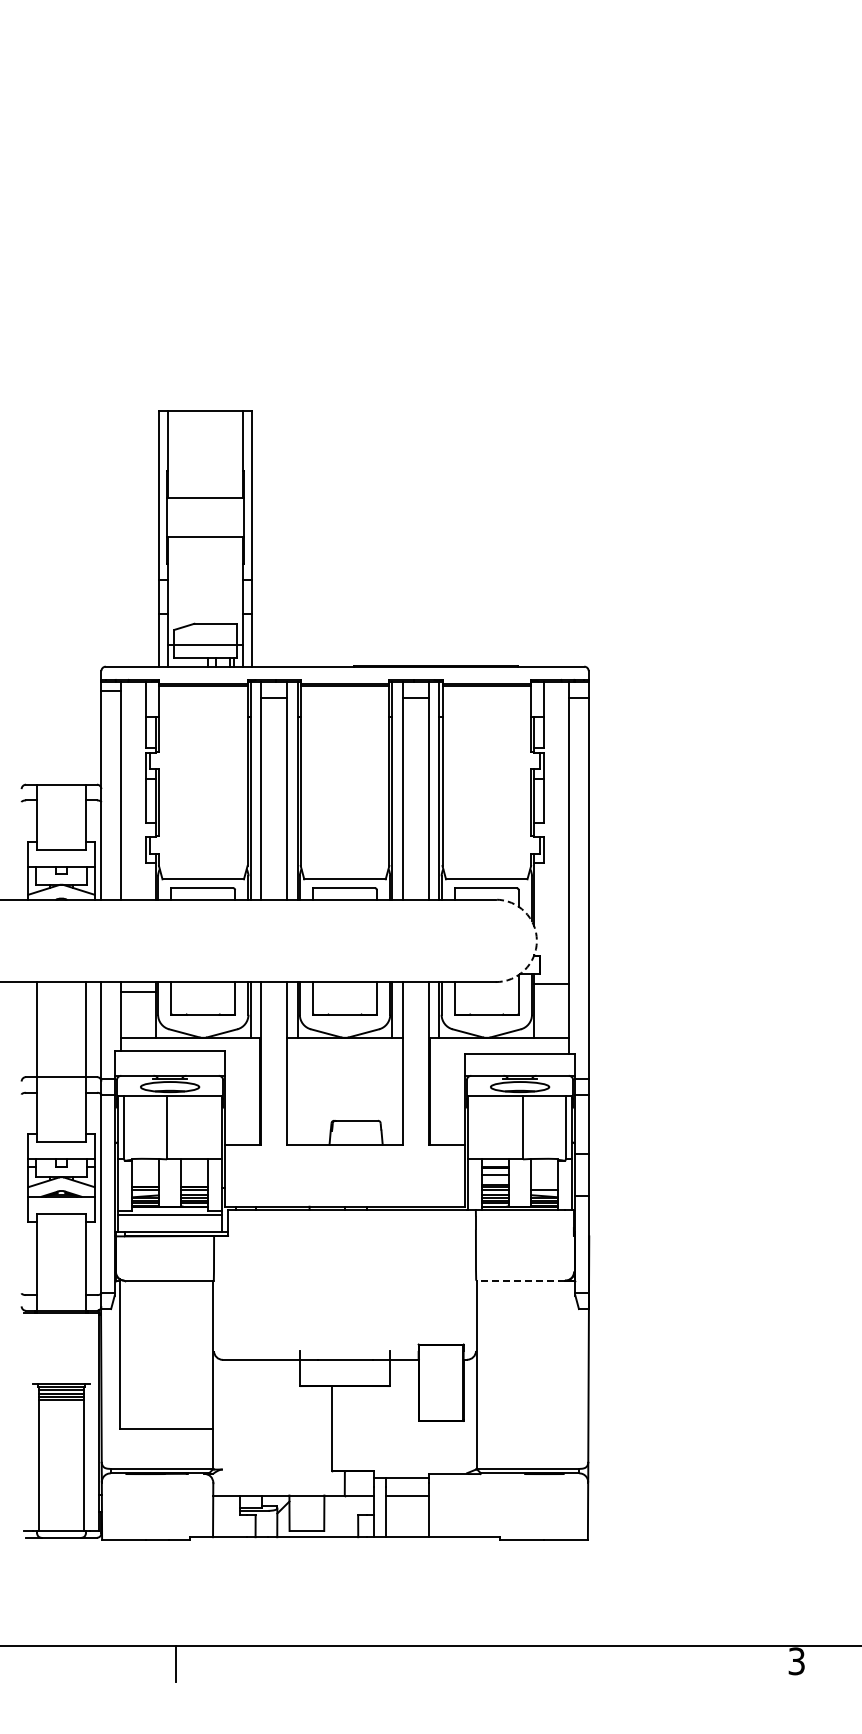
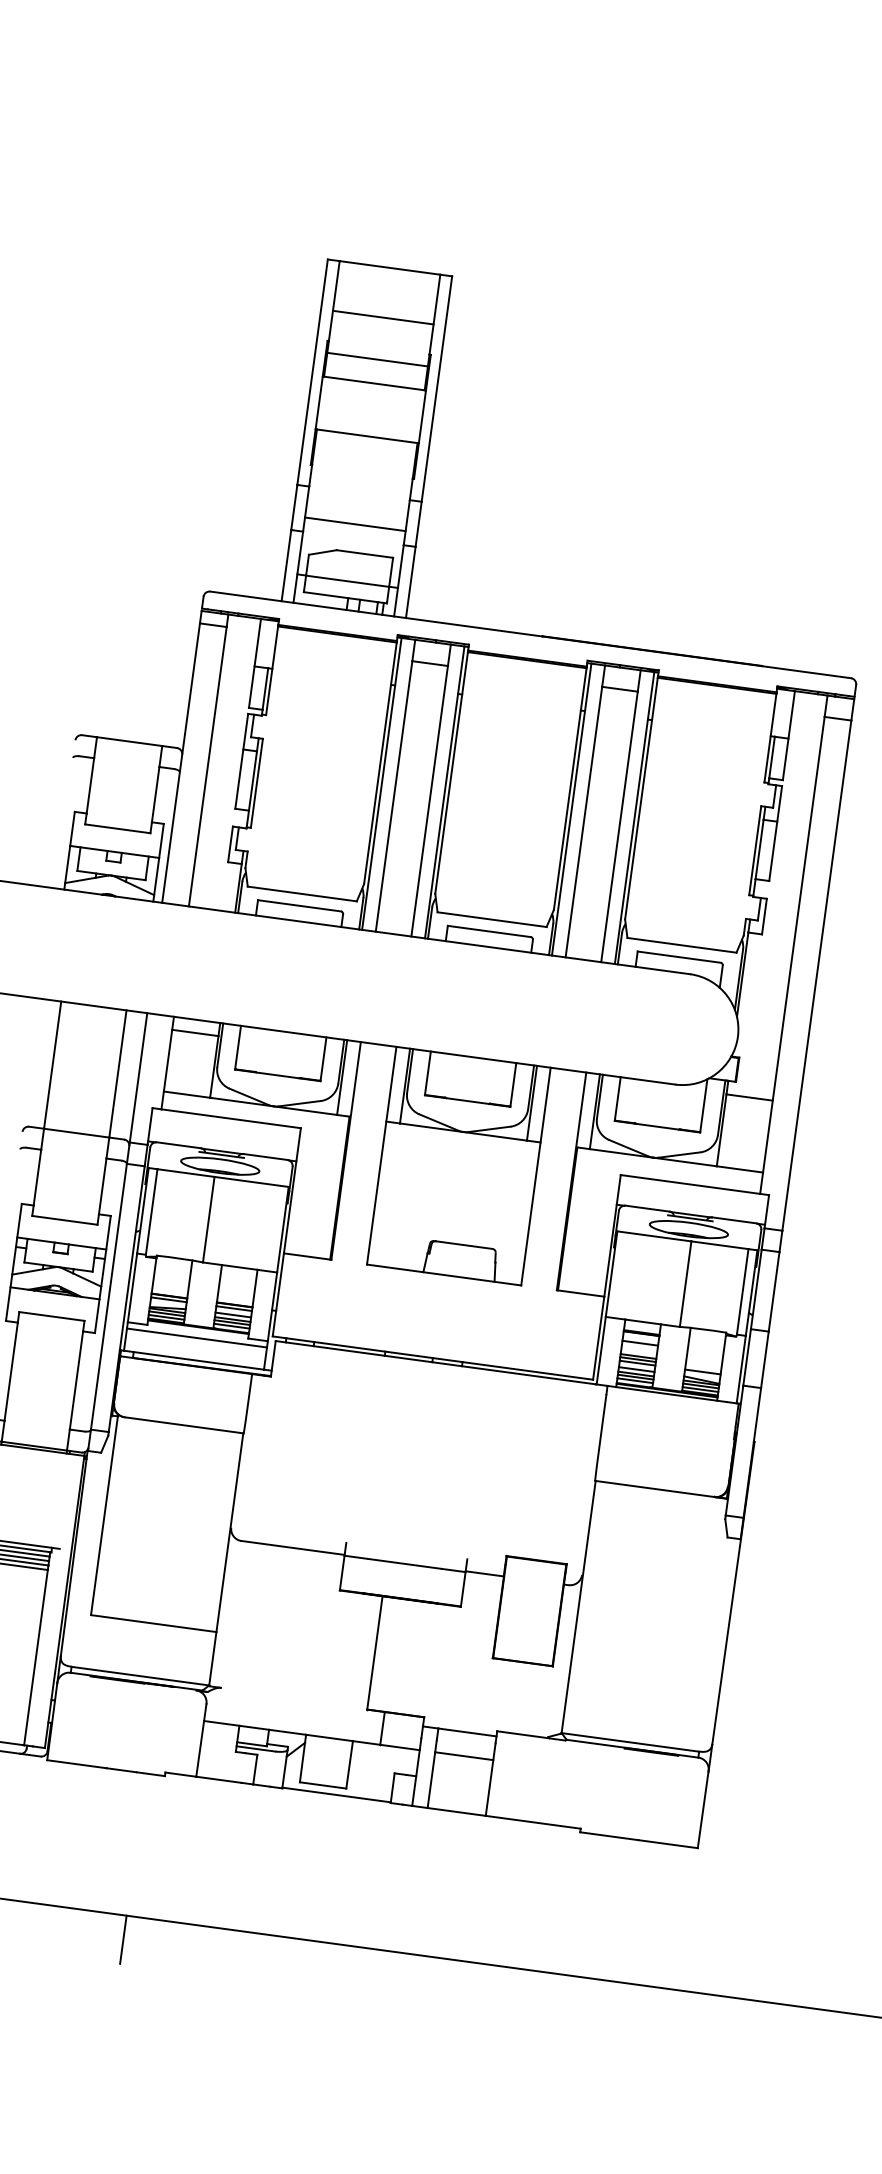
line: (205, 448) -> (383, 317), added
line: (205, 479) -> (377, 358), added
line: (205, 602) -> (355, 523), added
arc: (536, 940) -> (737, 1036), dashed -> solid
line: (520, 1280) -> (654, 1488), dashed -> solid

